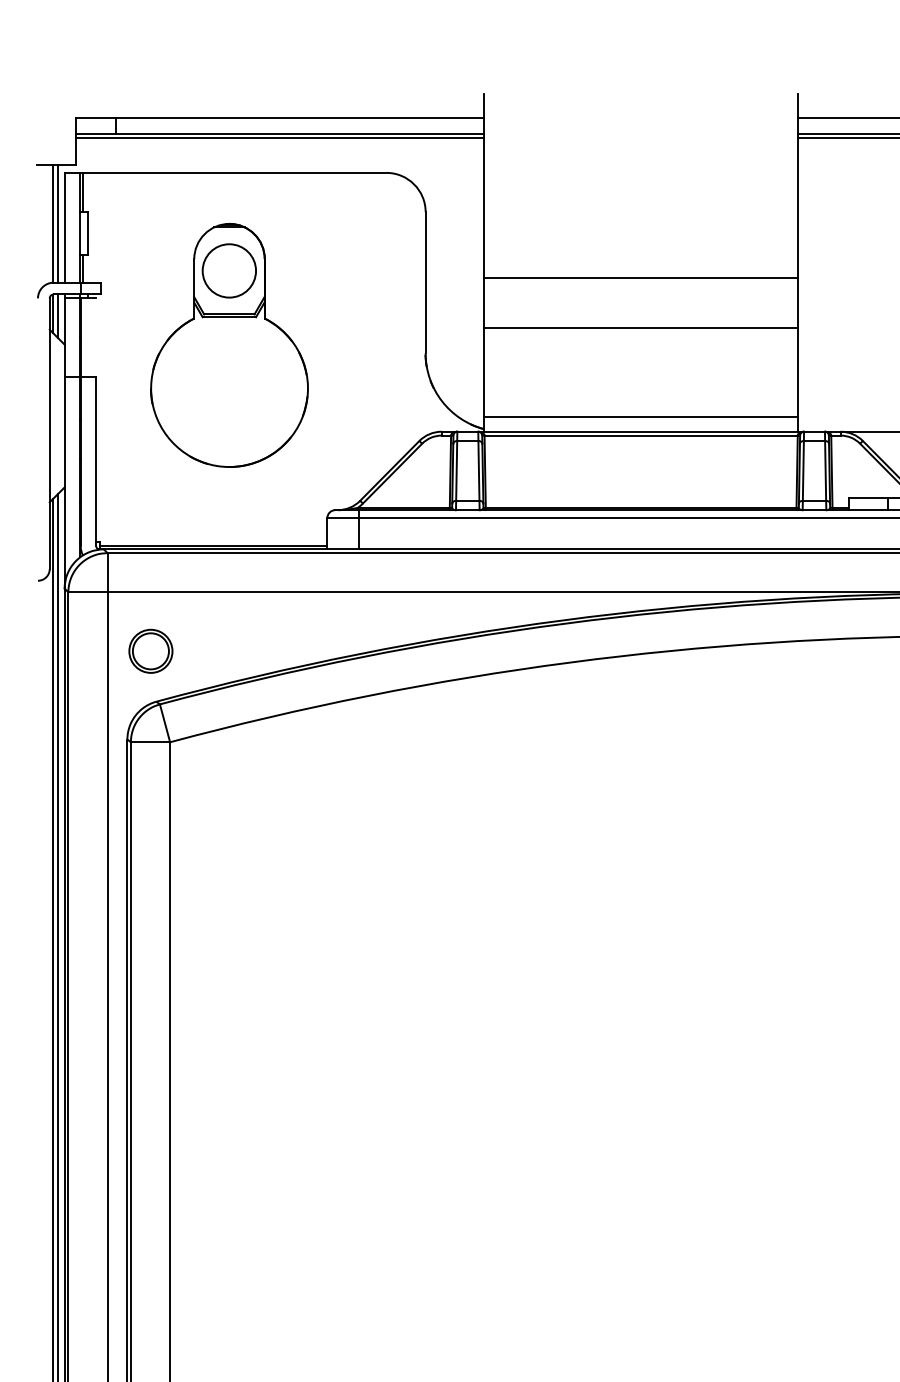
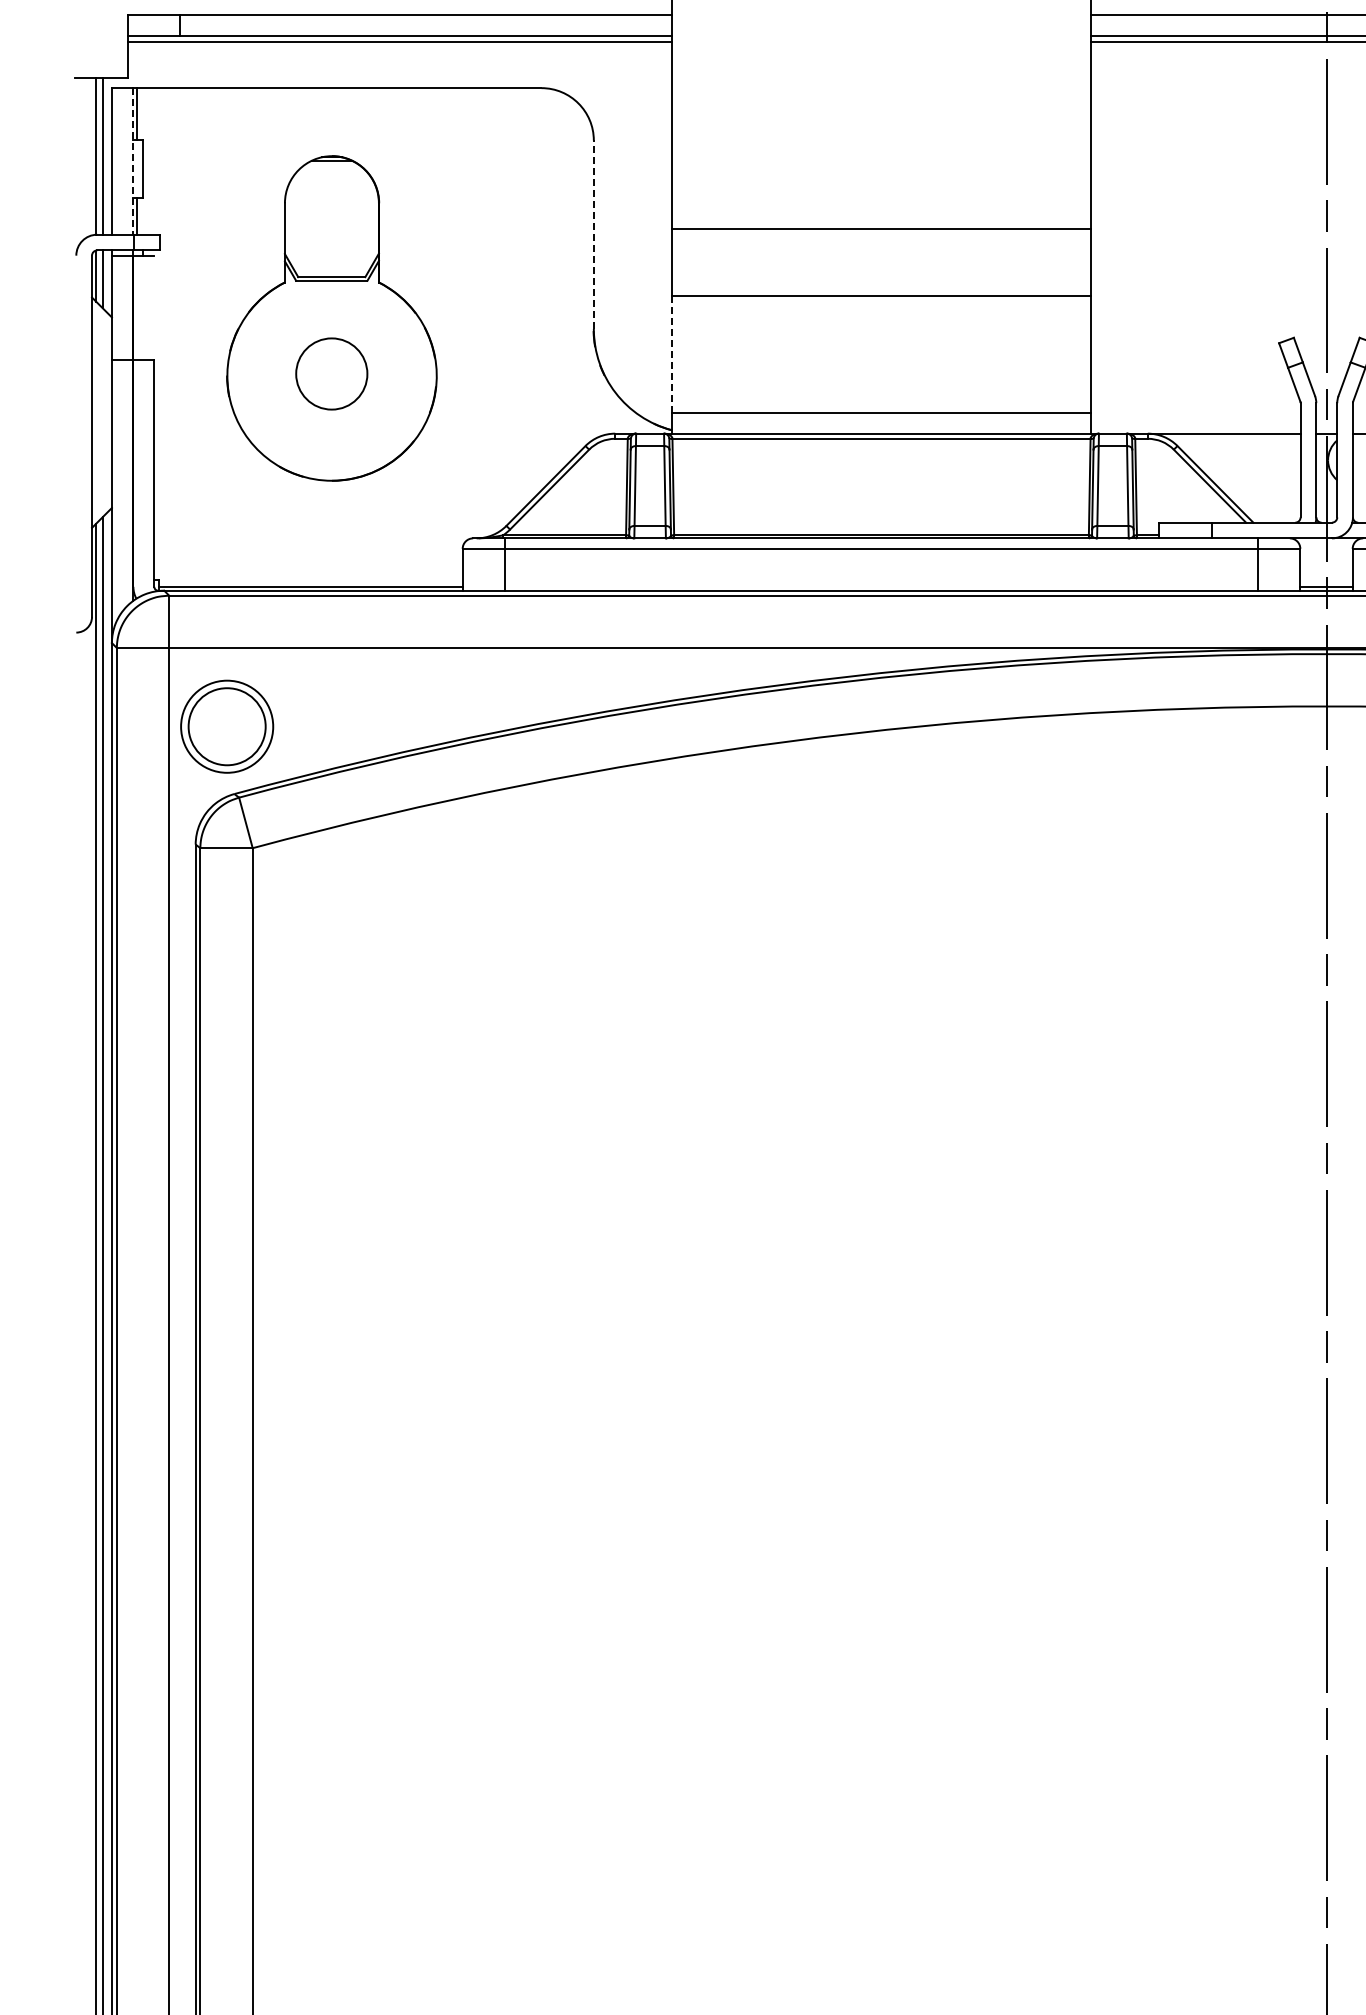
line: (80, 227) -> (132, 161), solid -> dashed
circle: (229, 270) -> (331, 373), moved
line: (425, 282) -> (593, 234), solid -> dashed
line: (484, 372) -> (672, 354), solid -> dashed
part: (150, 651) -> (226, 726), size x1.6

